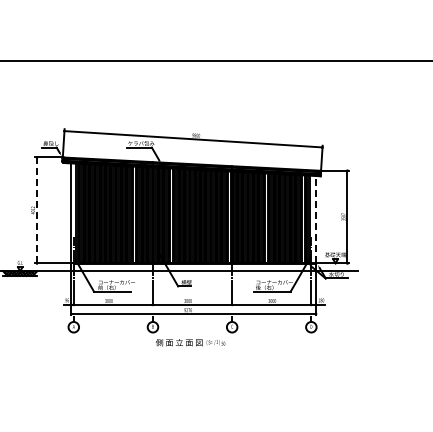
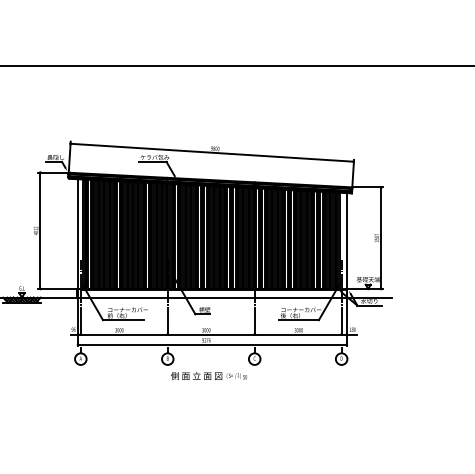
line: (37, 209) -> (40, 229), dashed -> solid
line: (316, 219) -> (347, 240), dashed -> solid

